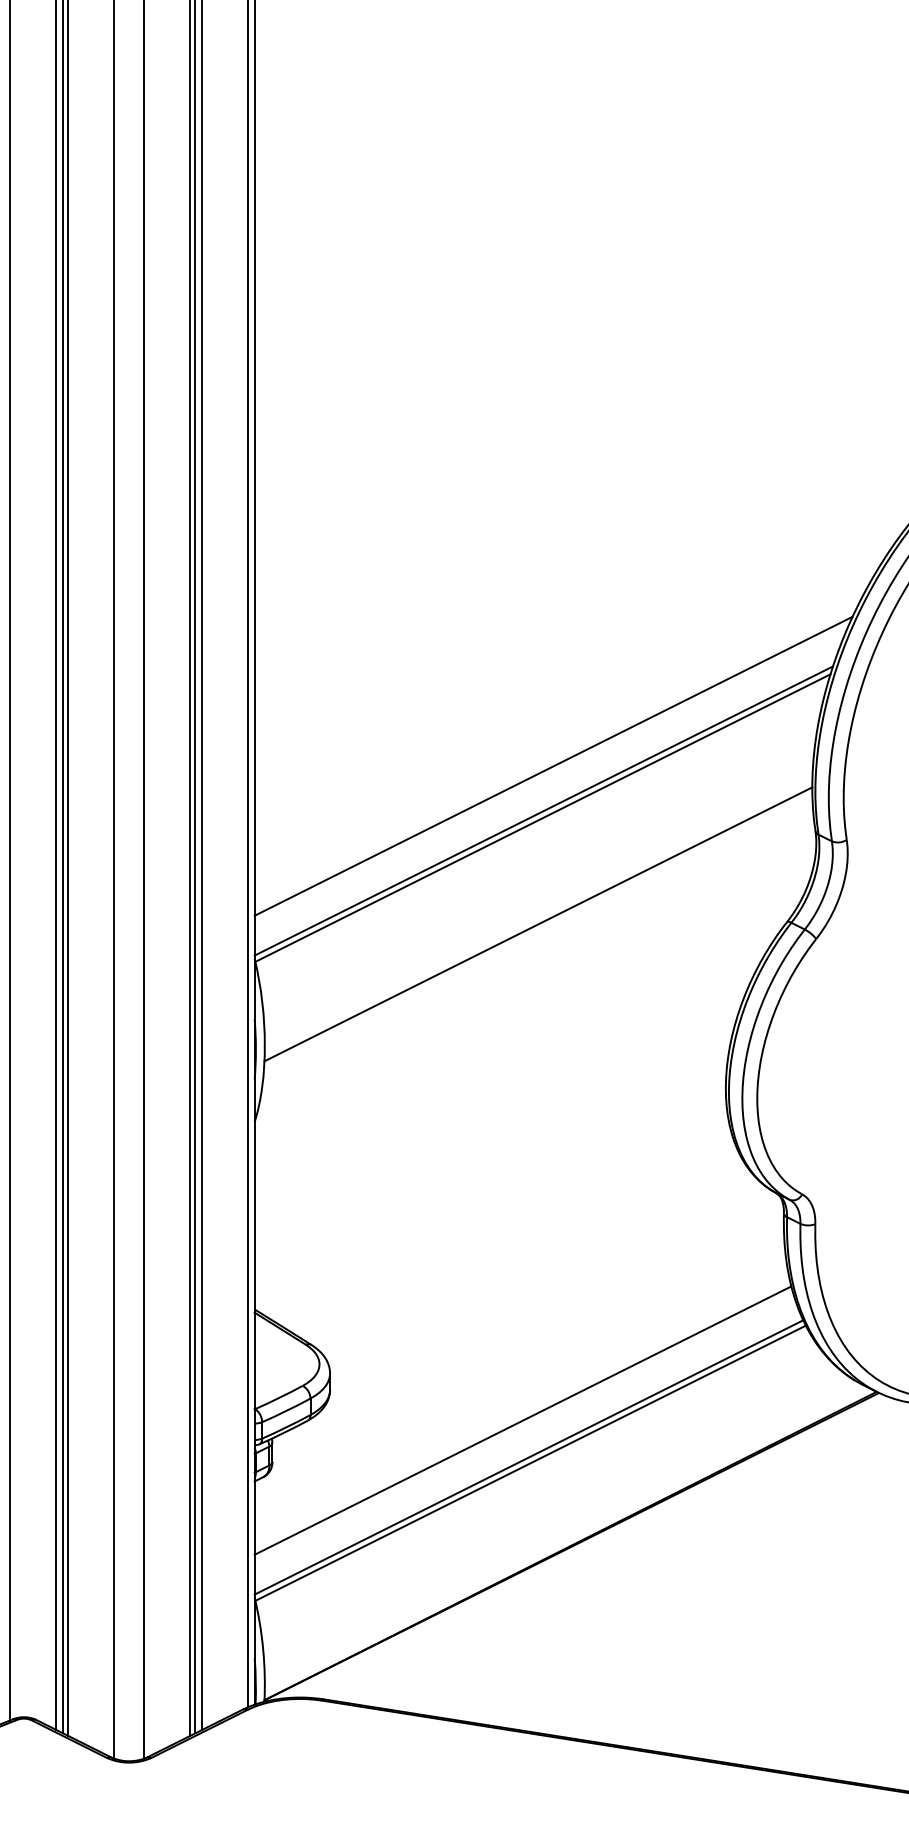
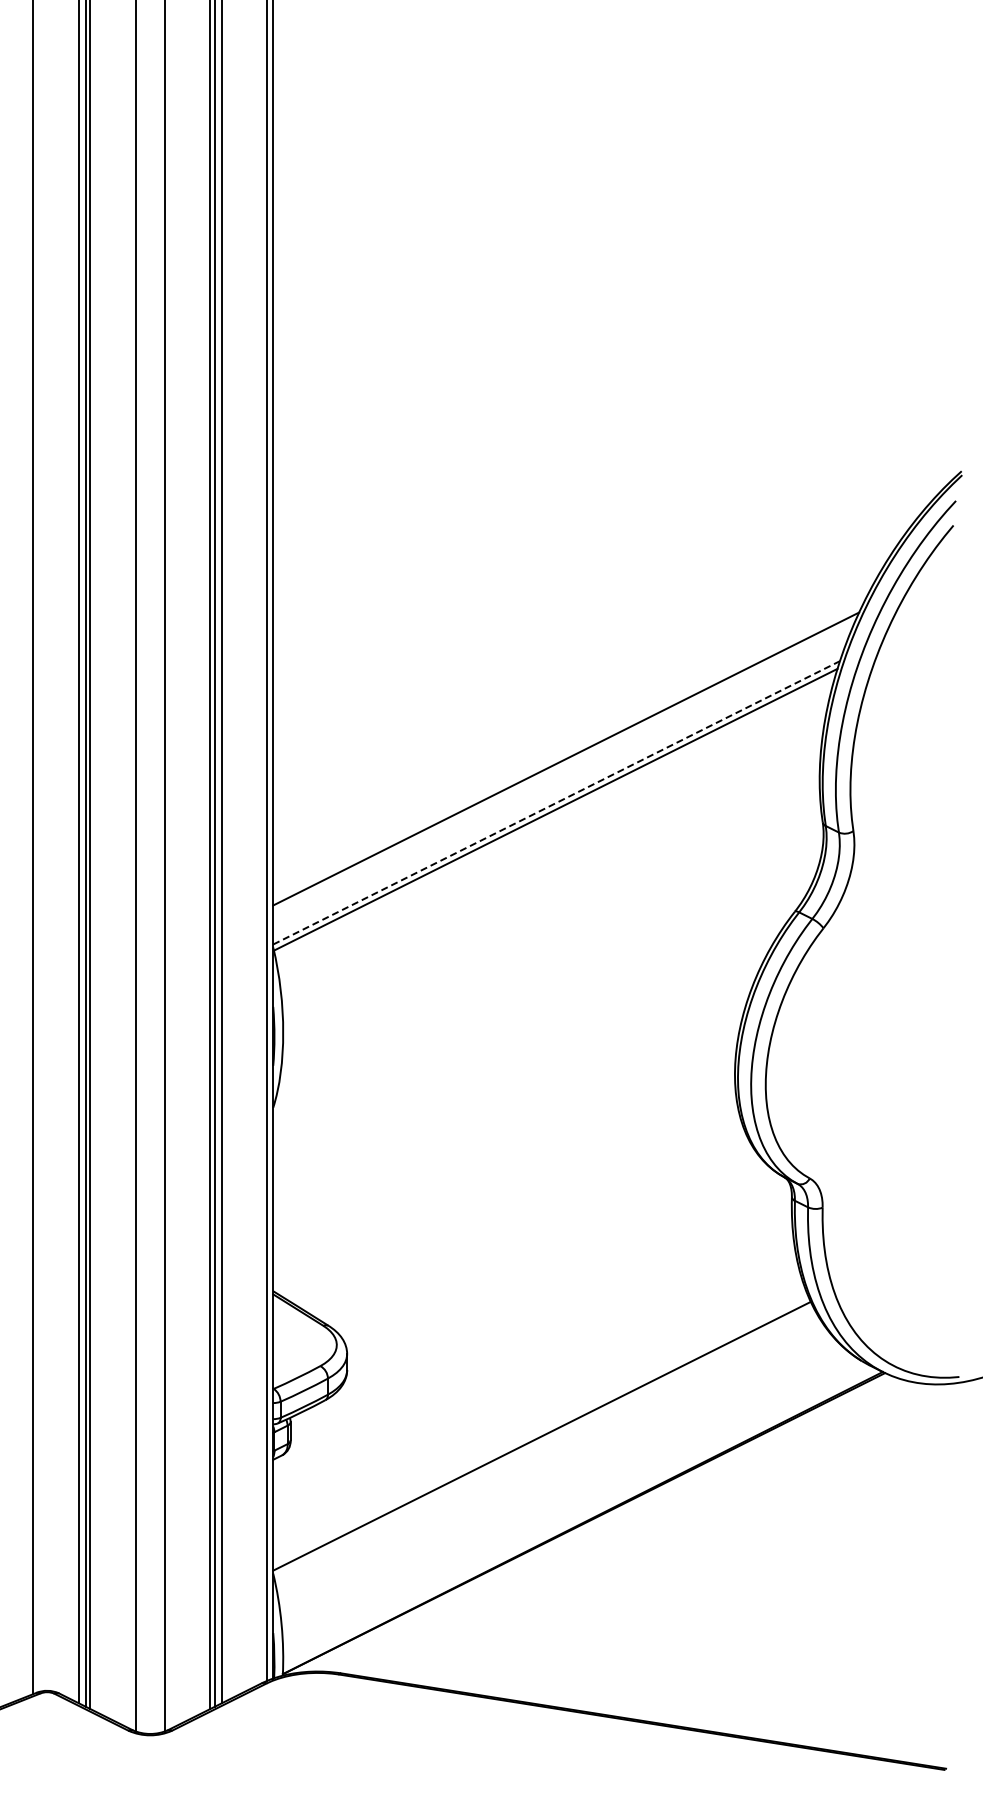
line: (543, 810) -> (556, 802), solid -> dashed
line: (537, 923) -> (550, 913), removed
line: (523, 1419) -> (536, 1399), removed
line: (530, 1462) -> (543, 1441), removed

